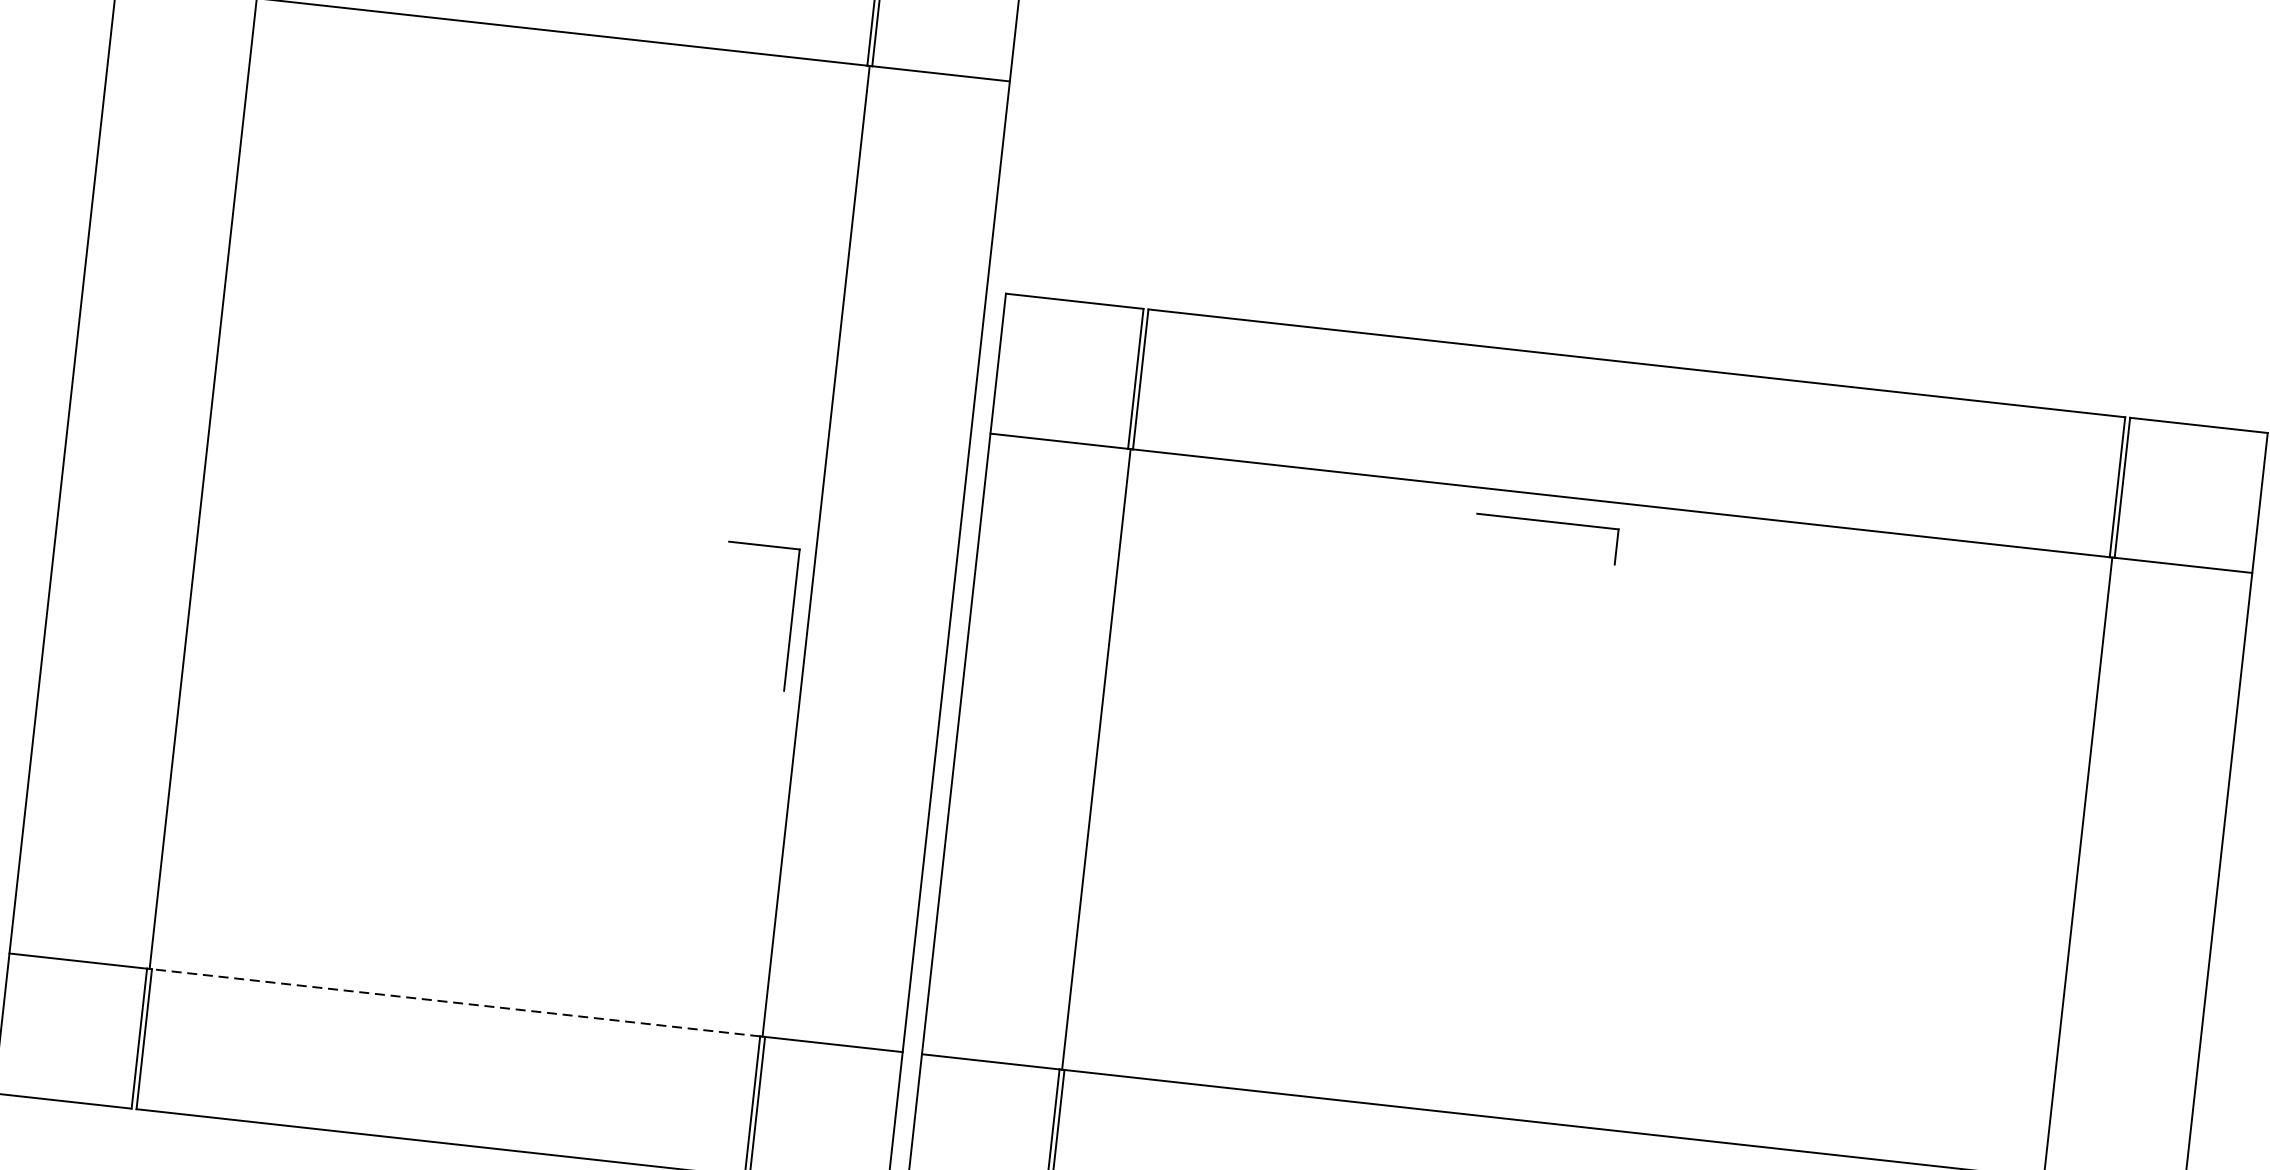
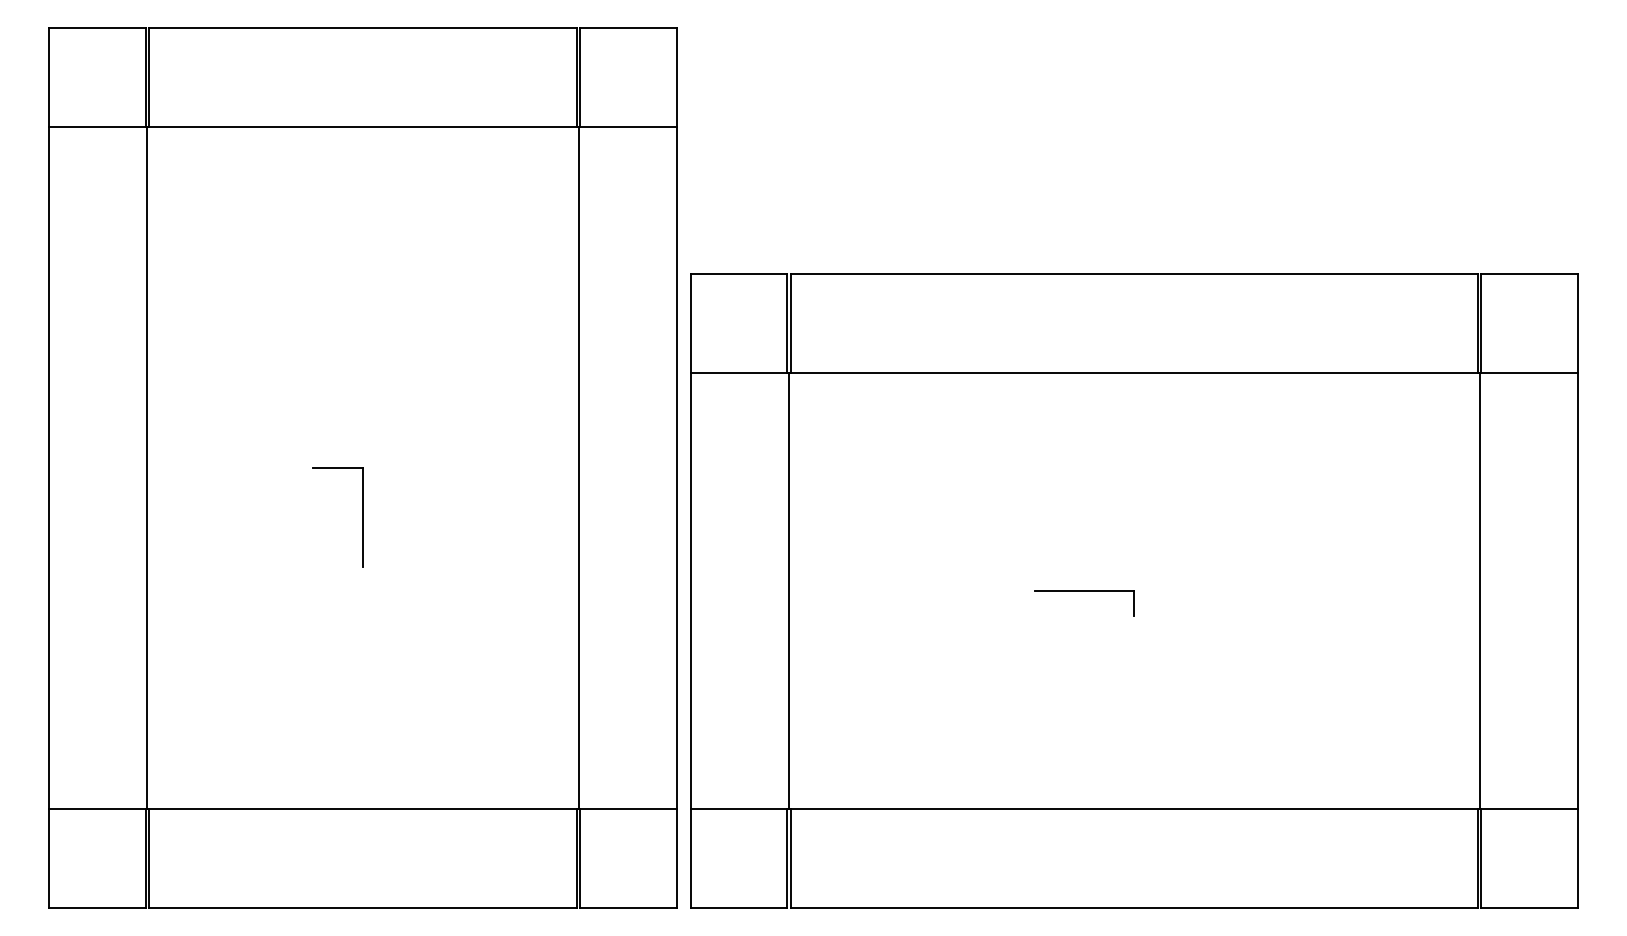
part: (1547, 521) -> (1084, 591), moved
part: (791, 619) -> (362, 517), moved
line: (455, 1002) -> (362, 809), dashed -> solid

